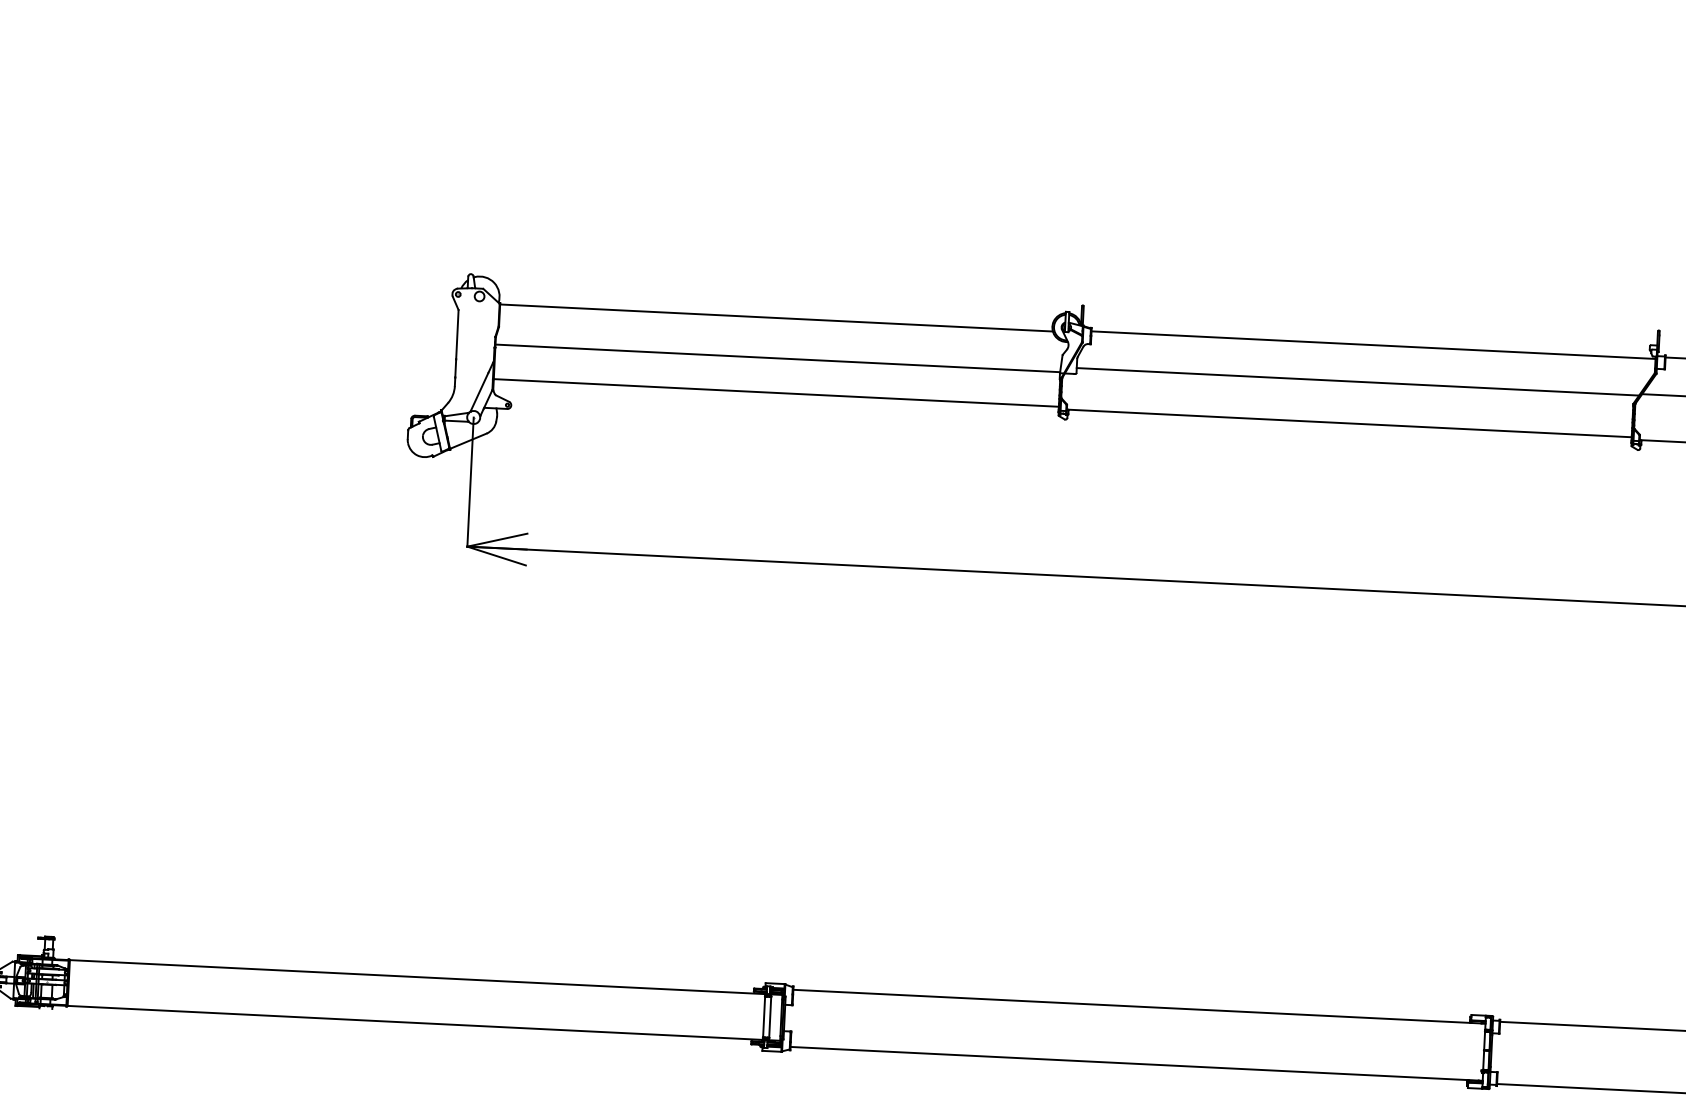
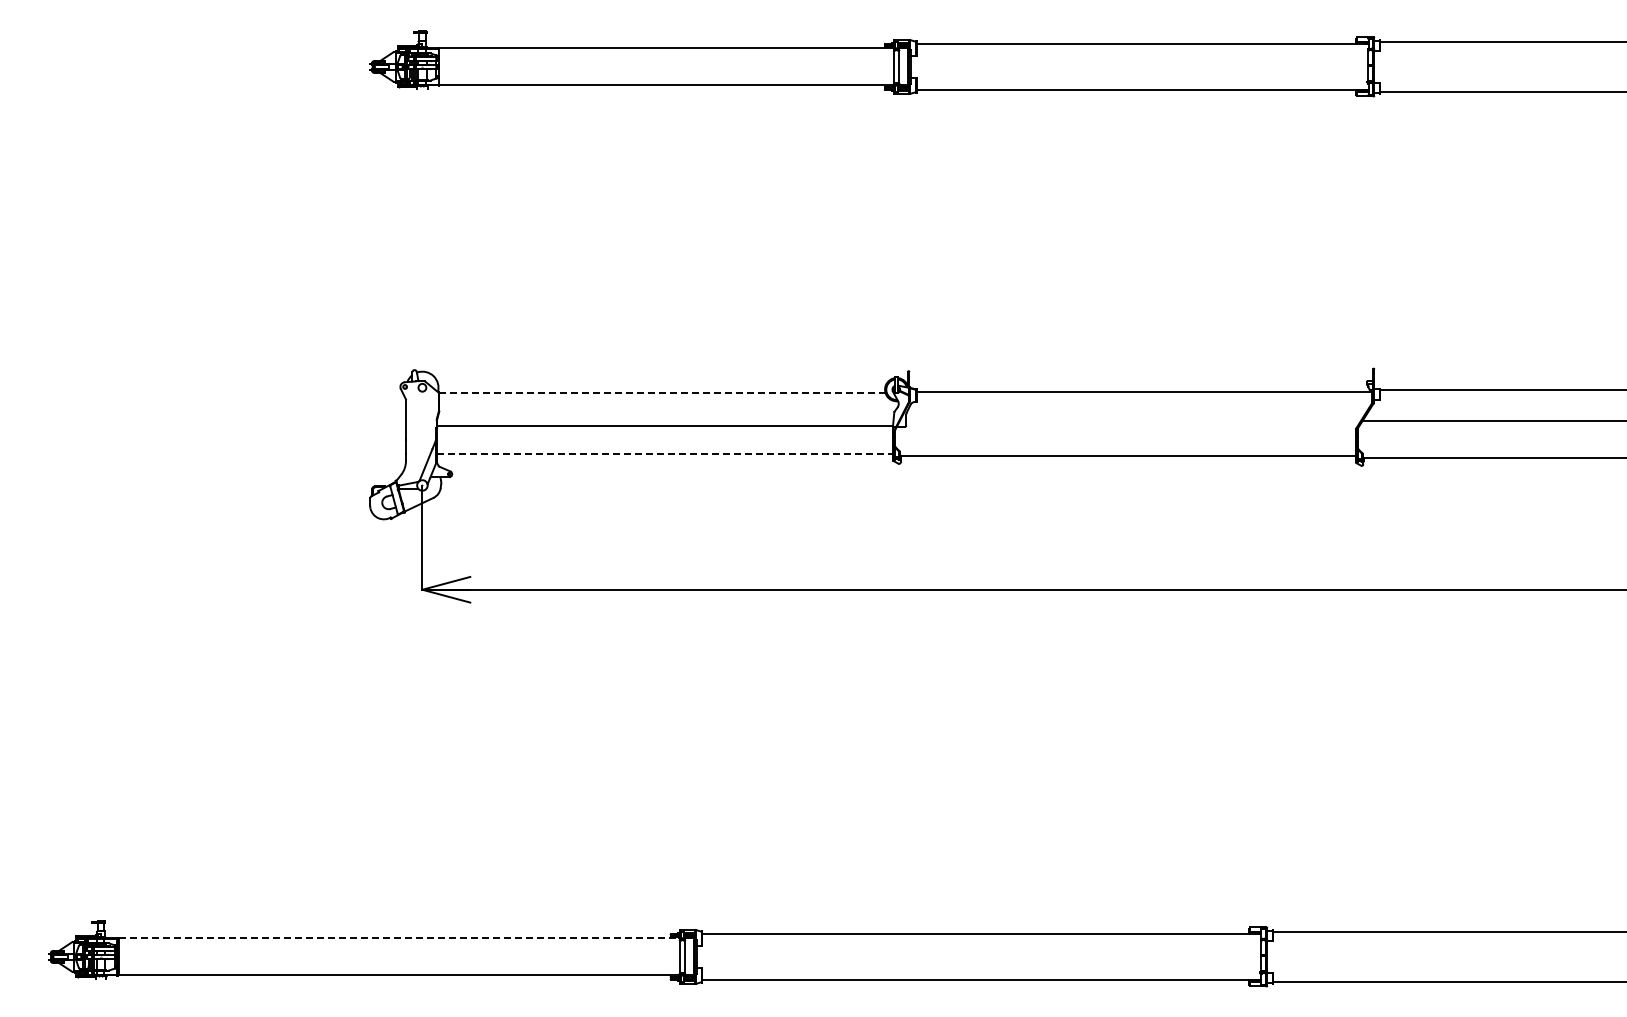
line: (776, 318) -> (662, 393), solid -> dashed
line: (1358, 381) -> (1133, 421), removed
line: (776, 392) -> (665, 453), solid -> dashed
line: (417, 977) -> (399, 938), solid -> dashed

